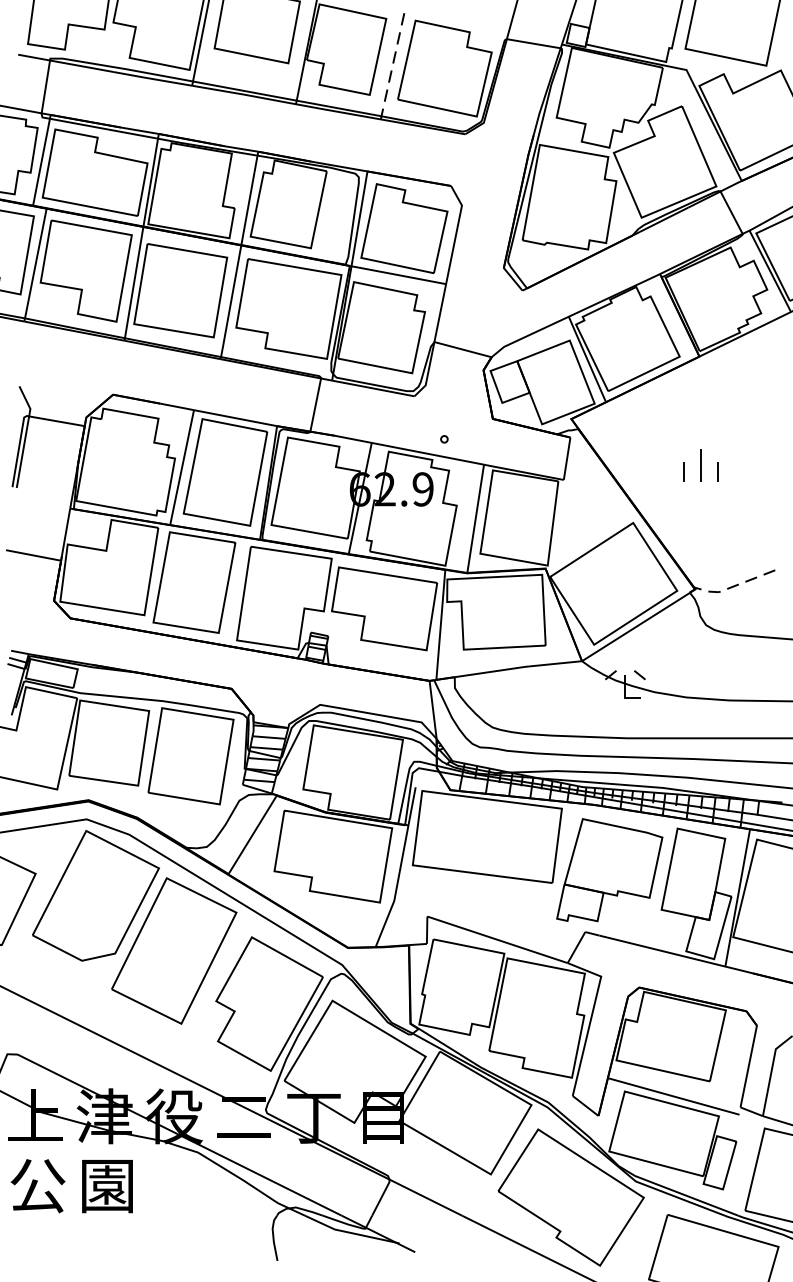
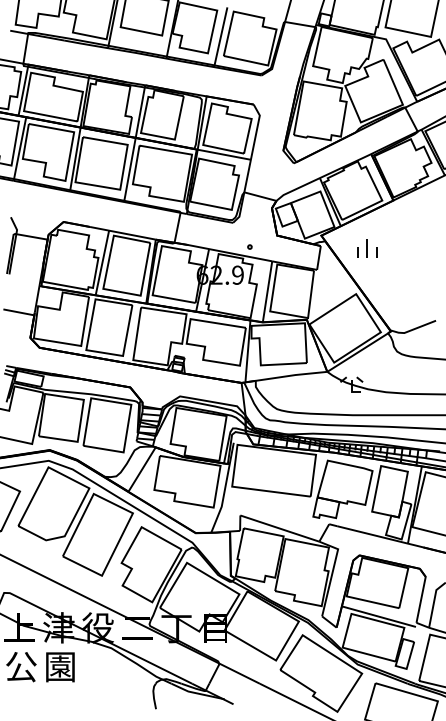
line: (392, 68) -> (220, 38), dashed -> solid
part: (701, 464) -> (367, 248), moved
line: (731, 587) -> (411, 330), dashed -> solid

